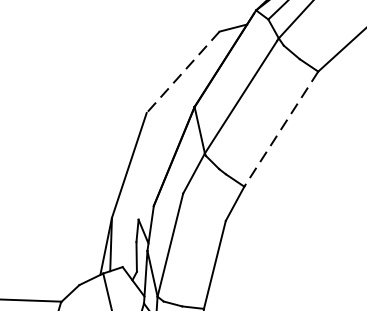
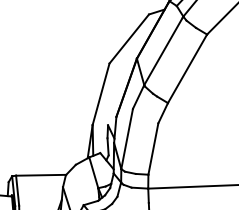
line: (183, 73) -> (129, 39), dashed -> solid
line: (281, 130) -> (187, 69), dashed -> solid

